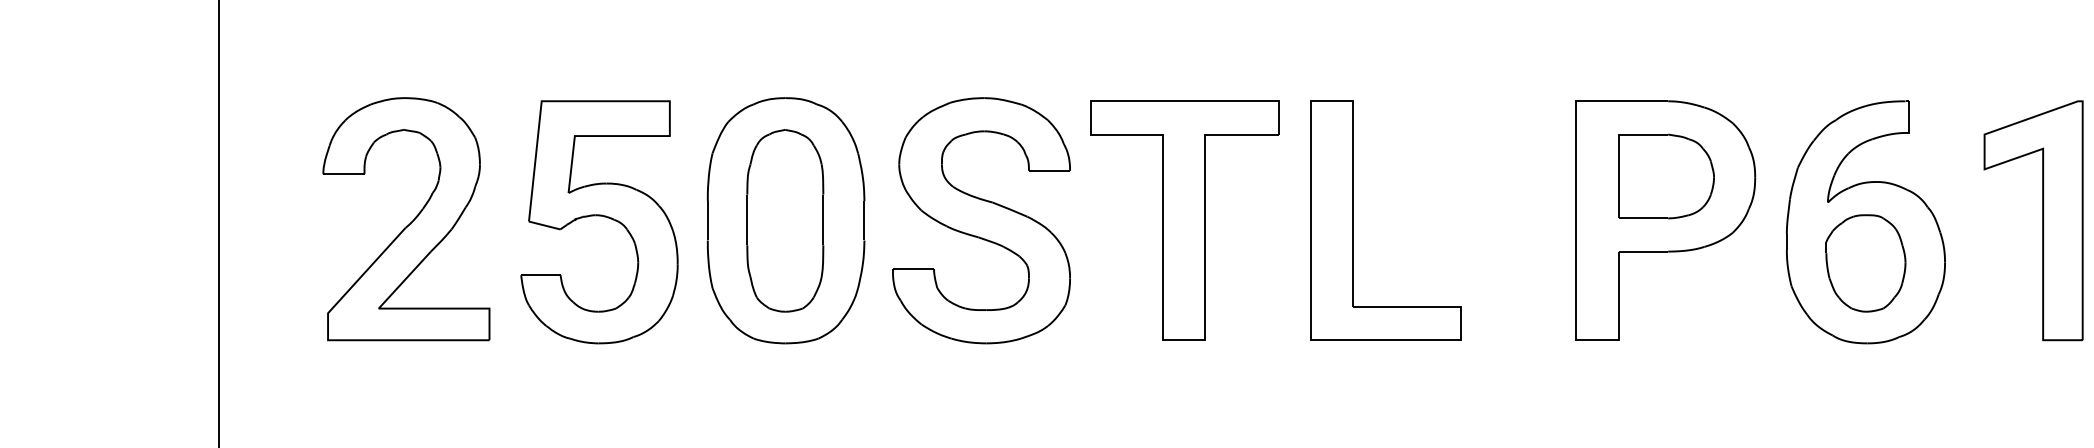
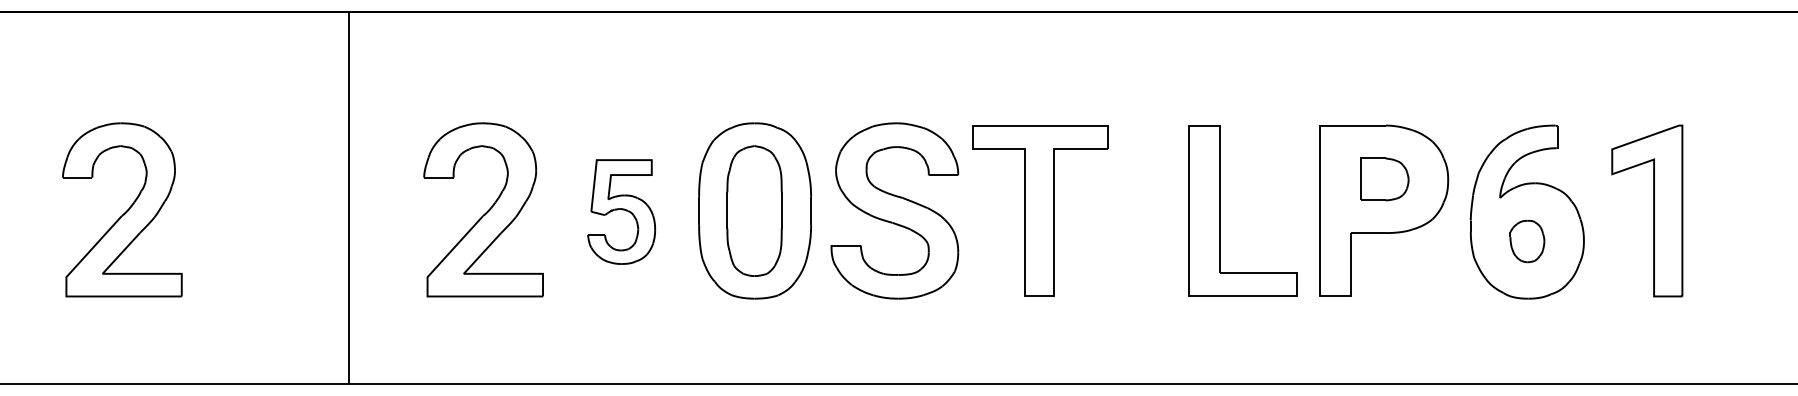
part: (1666, 176) -> (1384, 179), size x0.7
part: (1354, 220) -> (1220, 210), moved
part: (599, 221) -> (621, 211), size x0.6
part: (1866, 263) -> (1527, 241), size x0.6

